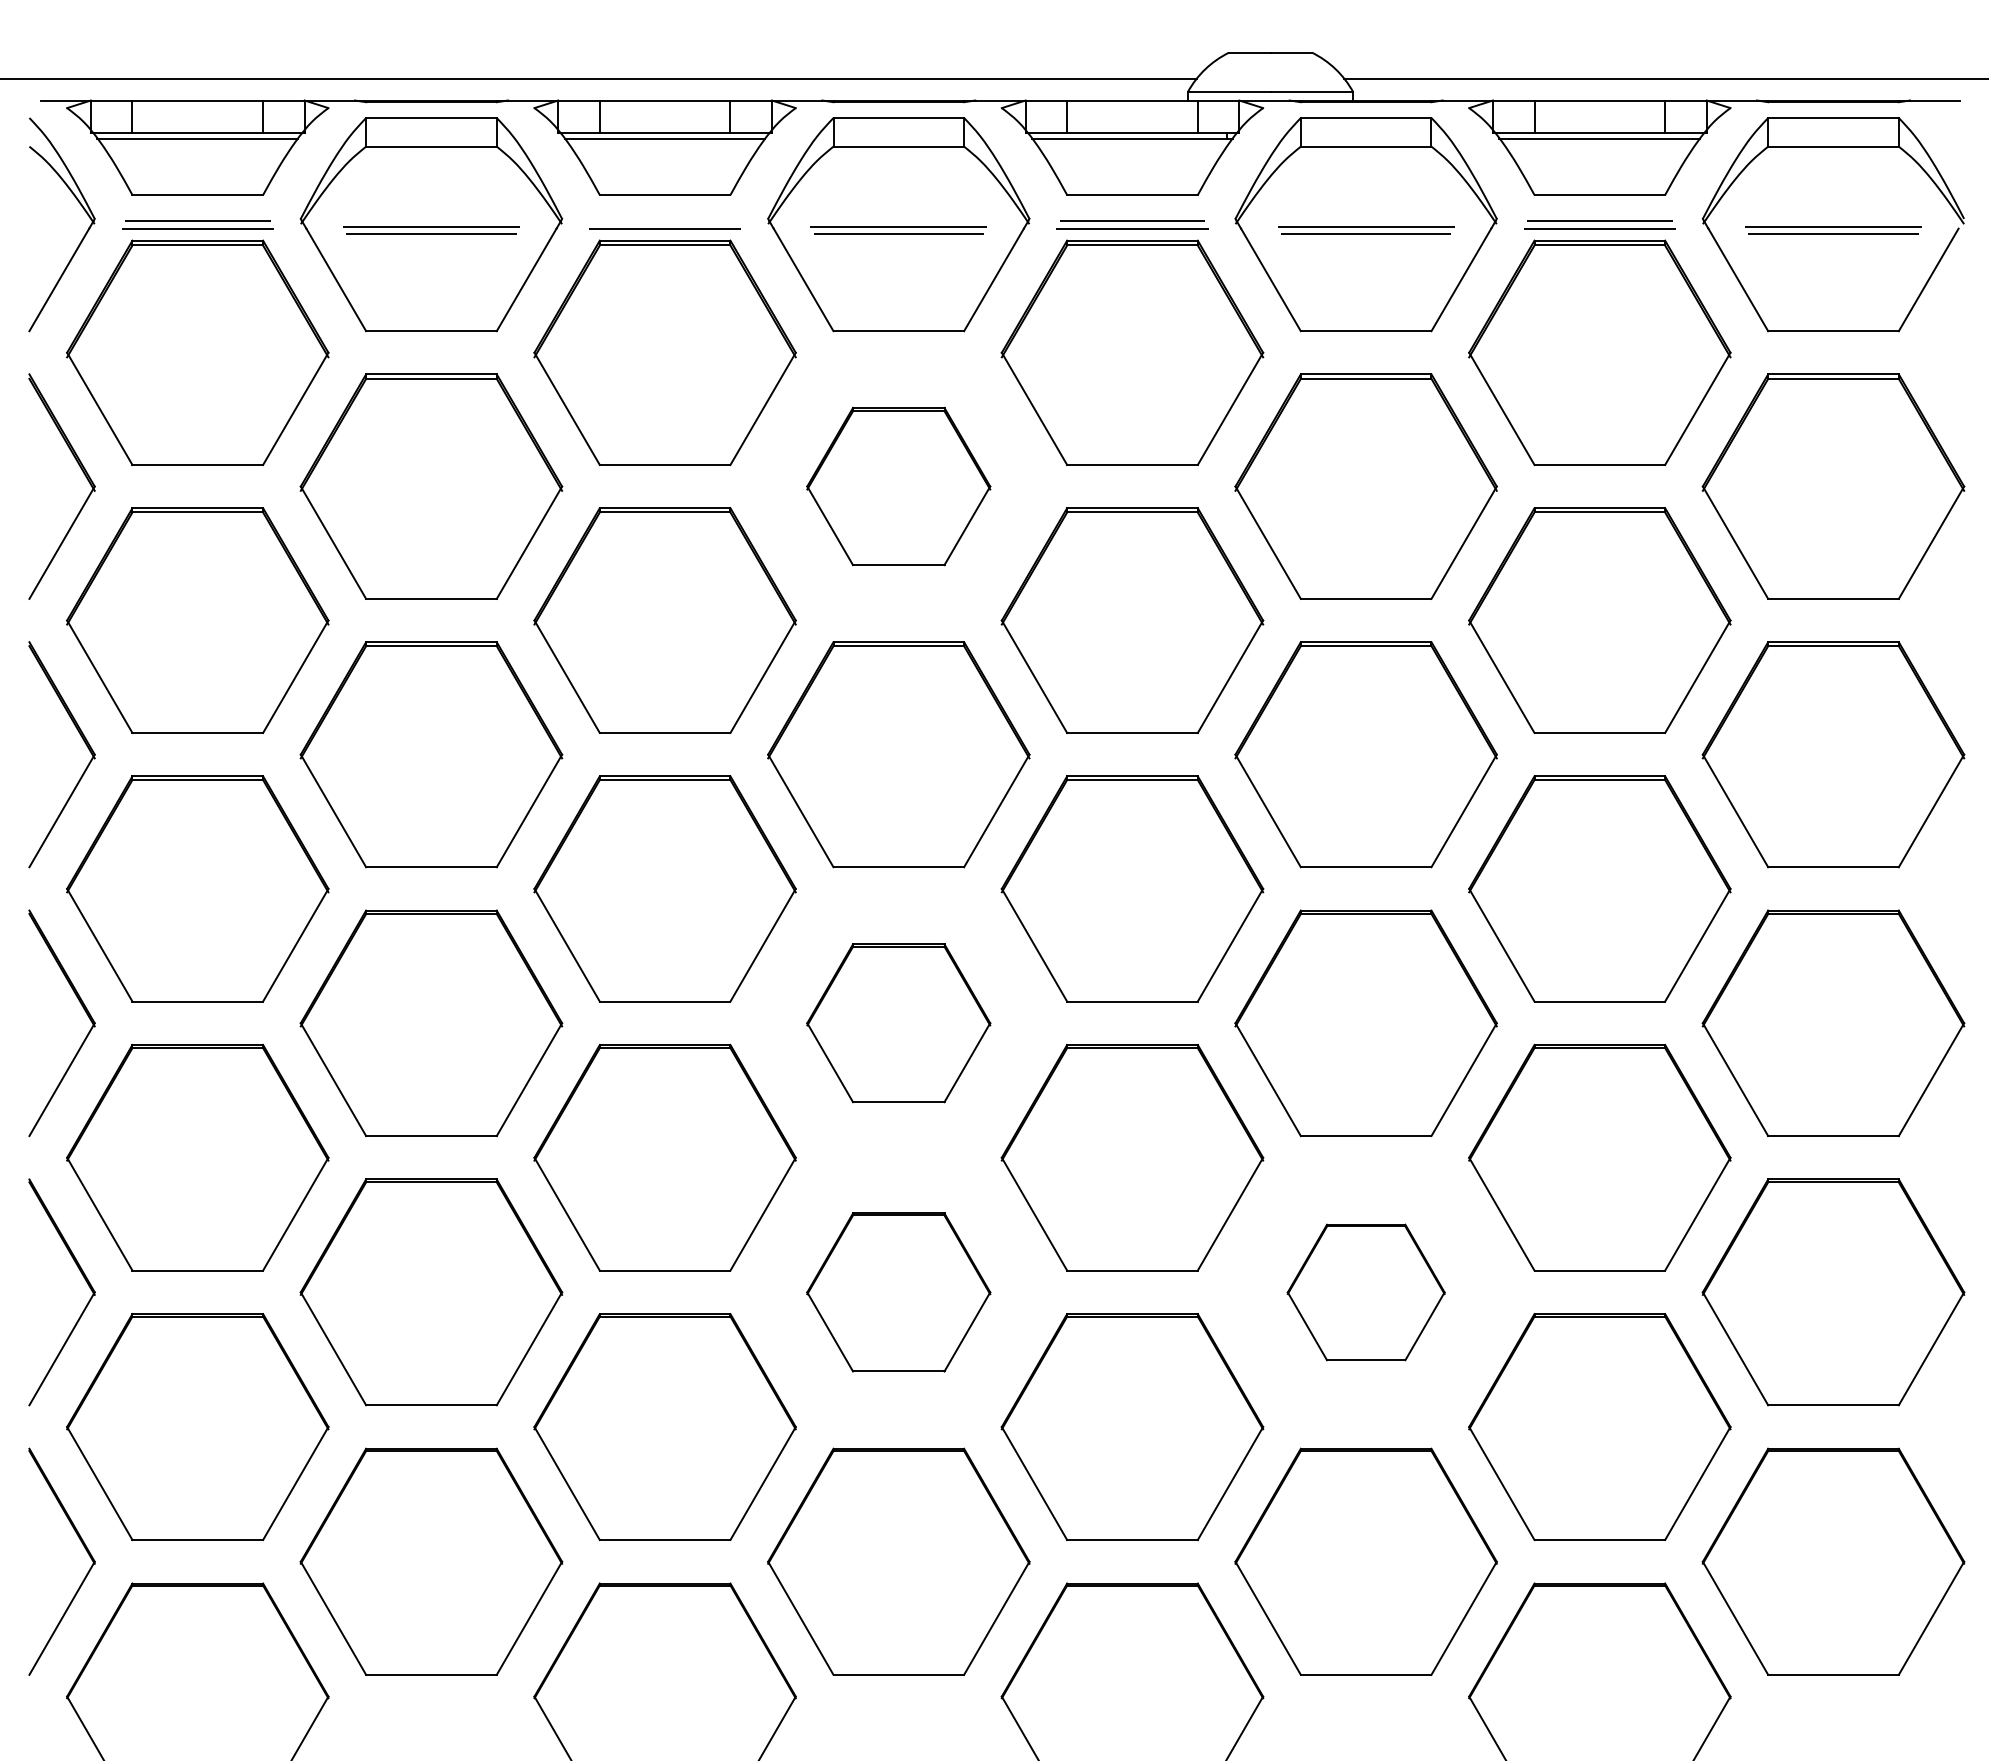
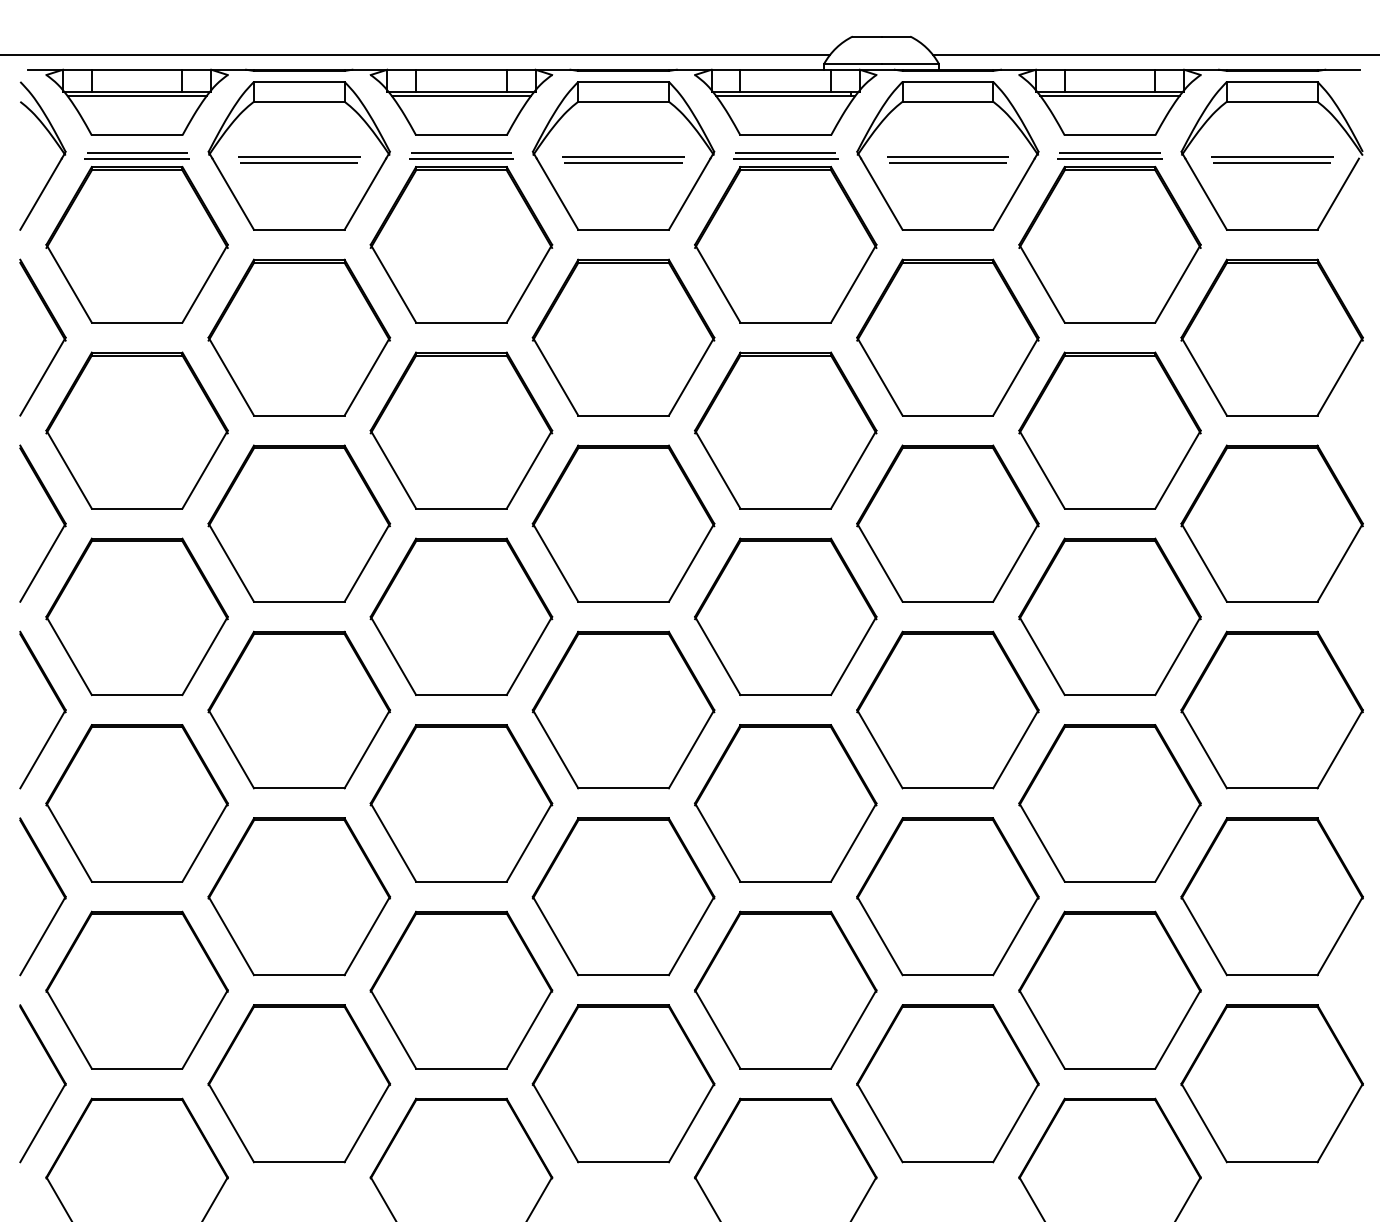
line: (665, 221) -> (461, 153), added
part: (898, 486) -> (623, 337), size x1.43
part: (898, 1022) -> (623, 709), size x1.43
part: (898, 1291) -> (623, 896), size x1.43
part: (1365, 1291) -> (947, 896), size x1.67

